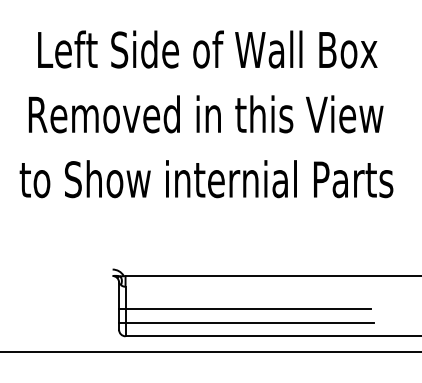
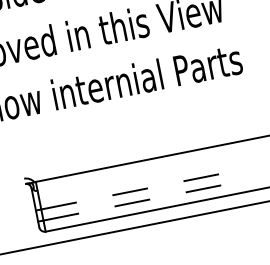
line: (248, 309) -> (142, 189), solid -> dashed
line: (250, 322) -> (146, 199), solid -> dashed

